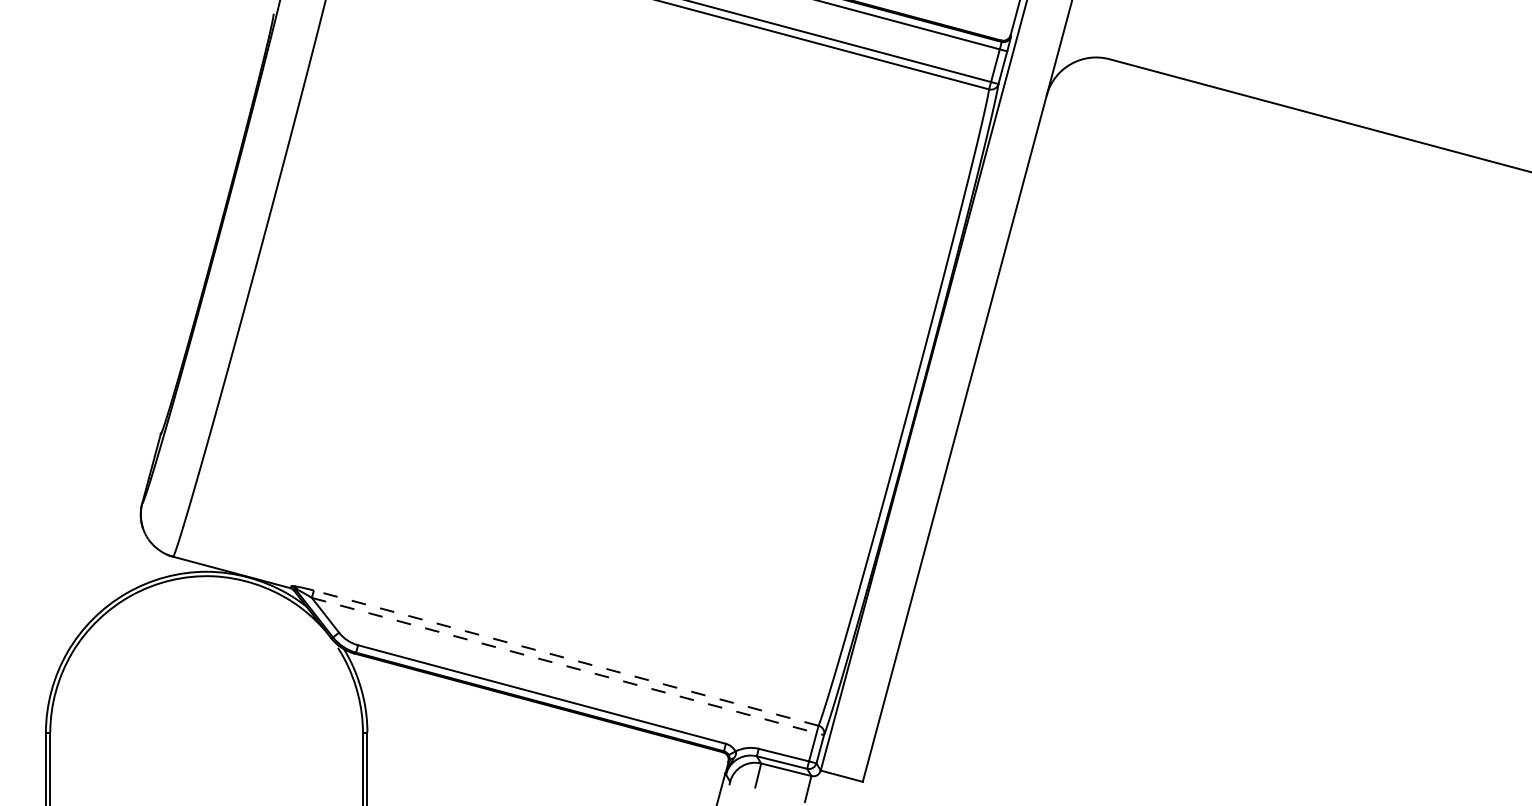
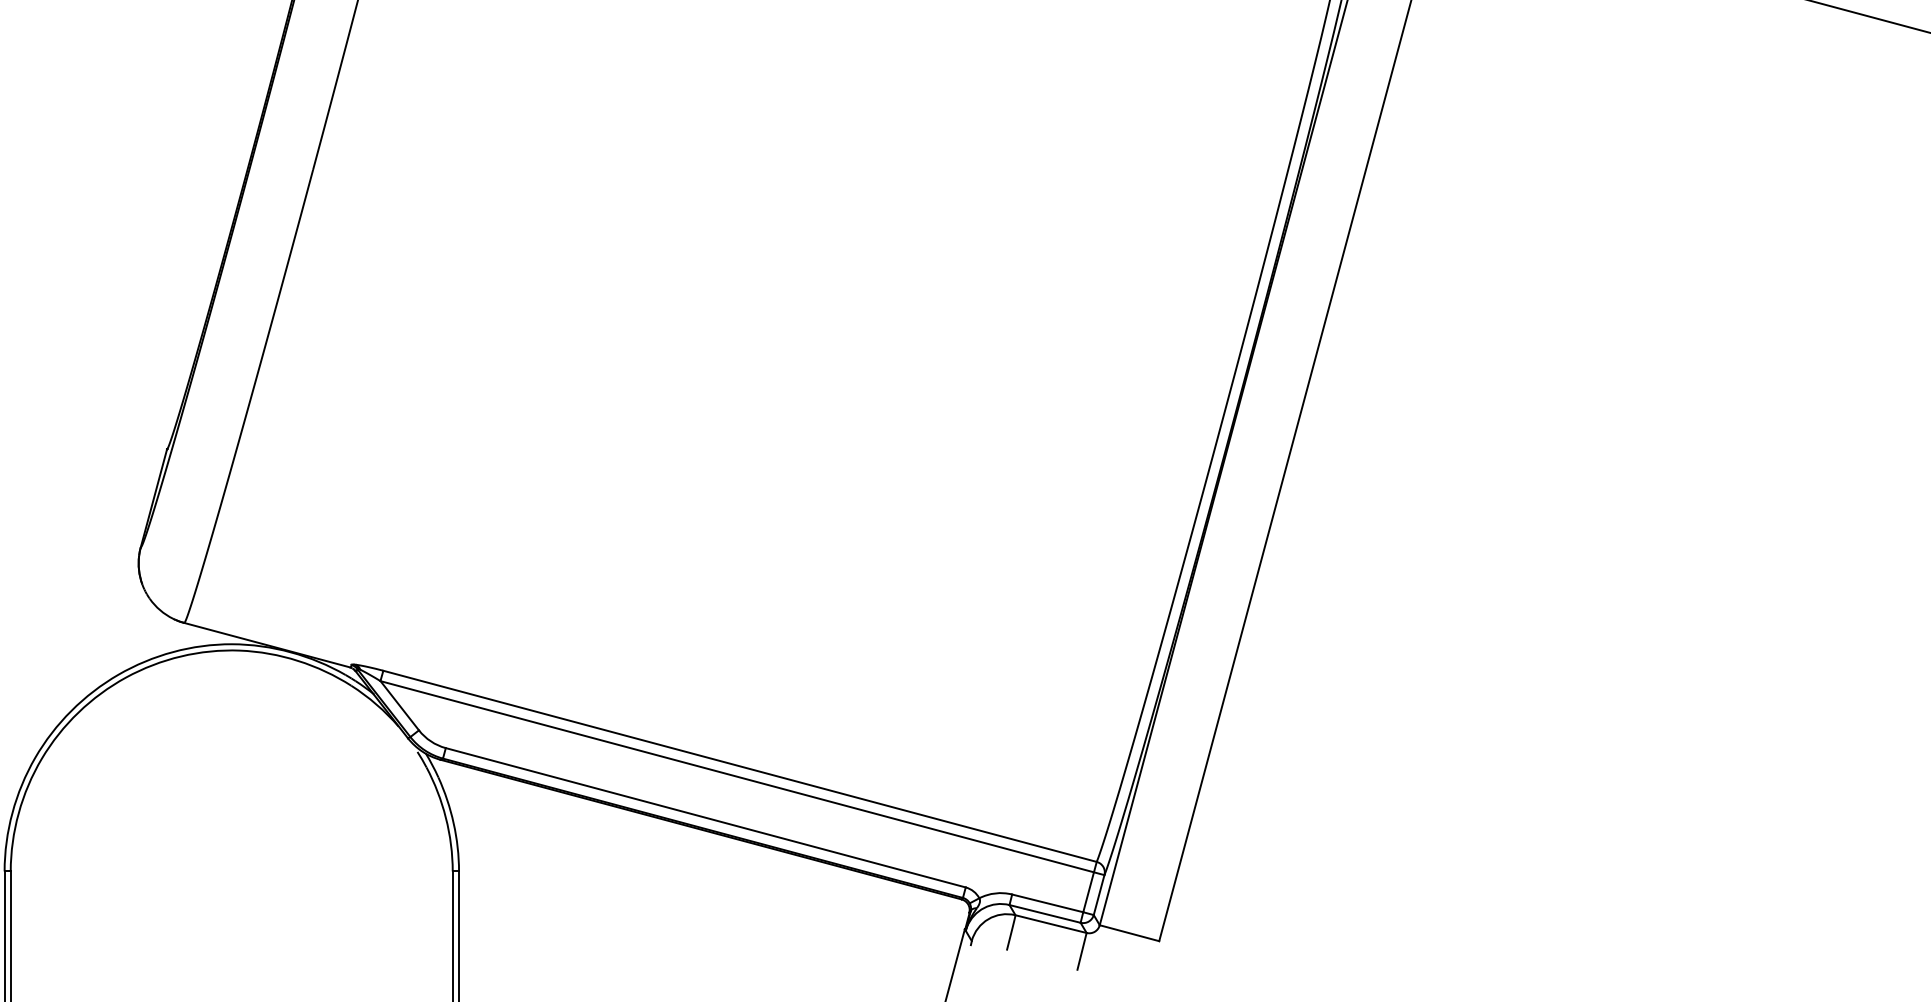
line: (565, 658) -> (739, 766), dashed -> solid
line: (568, 666) -> (743, 778), dashed -> solid

